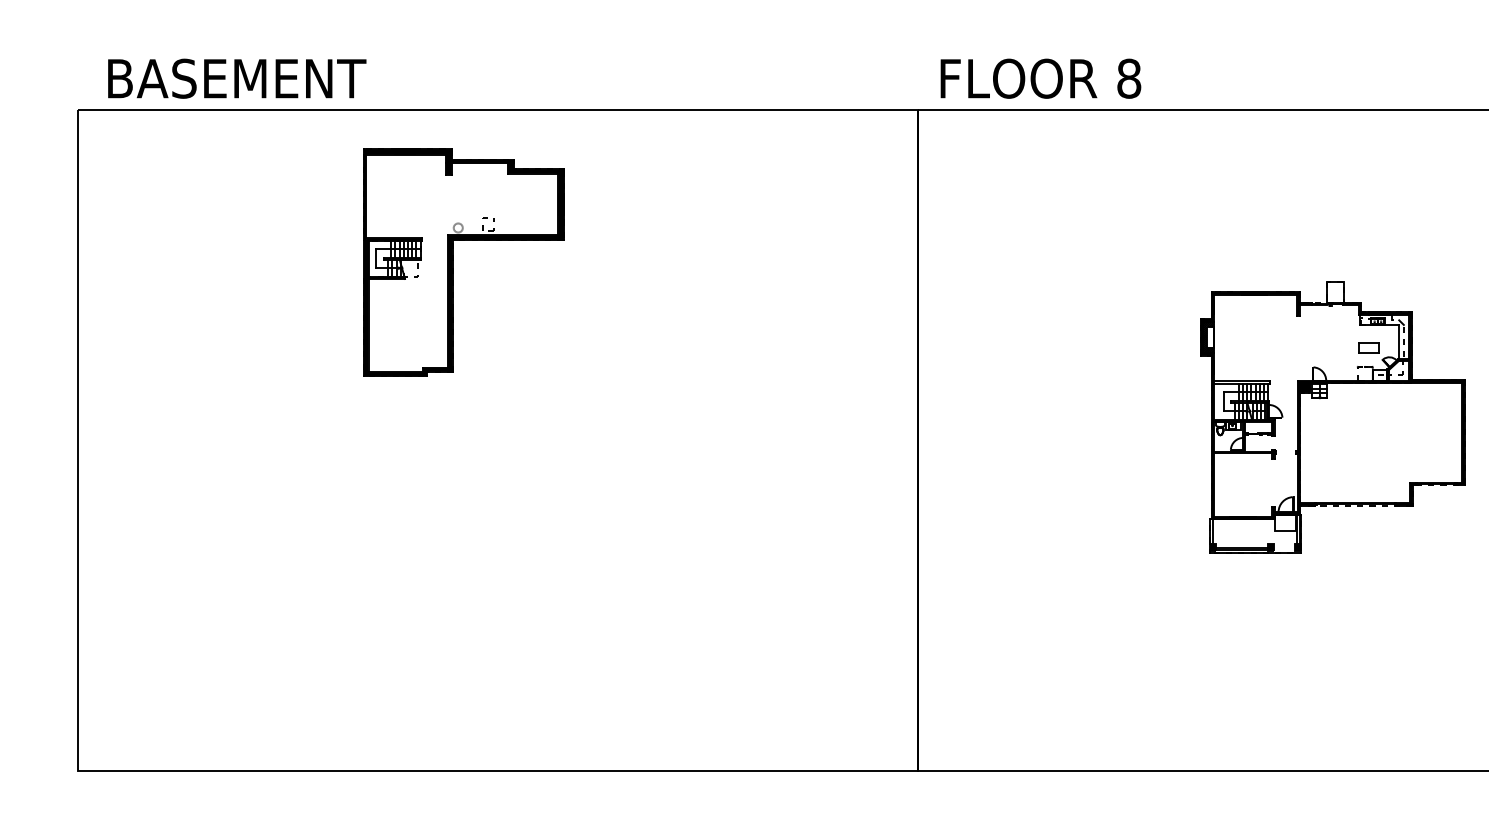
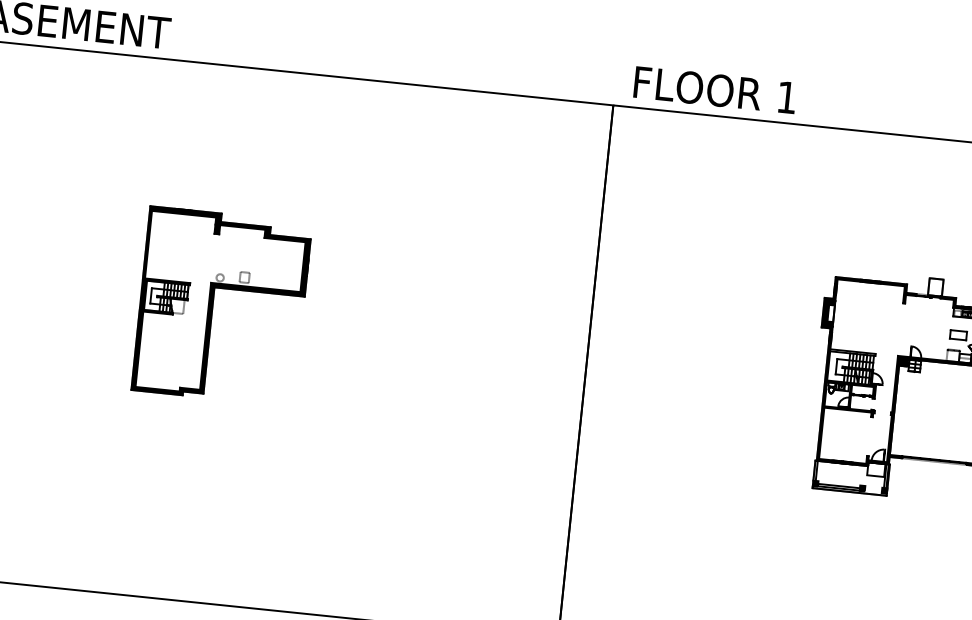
text: (1129, 78) -> (787, 97), 8 -> 1
part: (453, 262) -> (213, 305), moved

